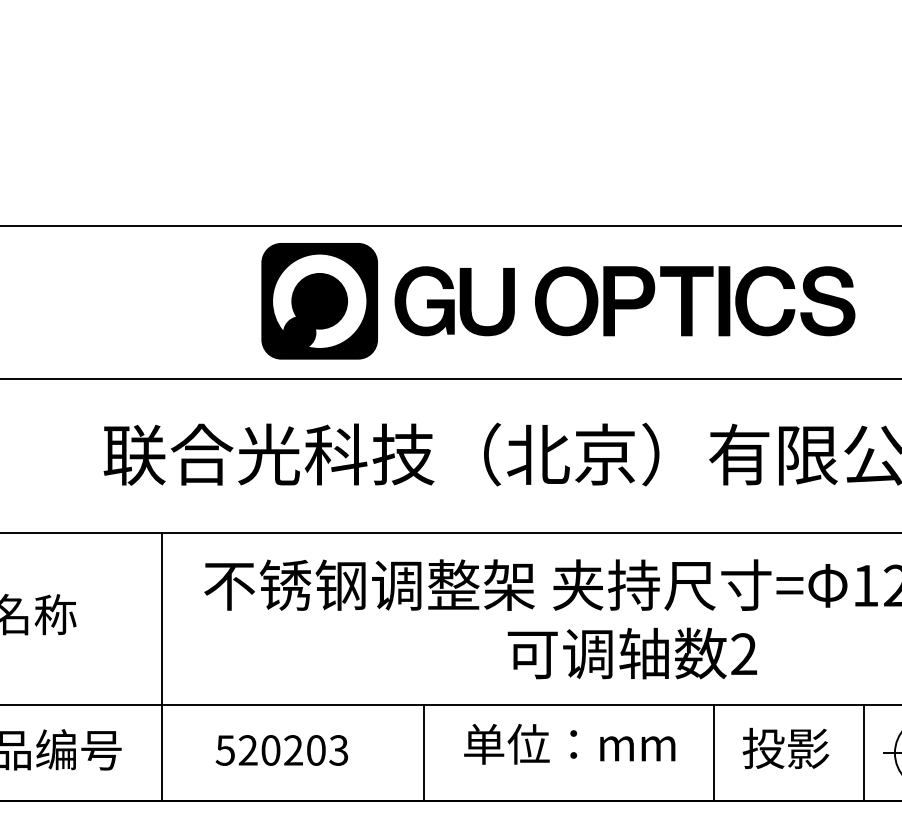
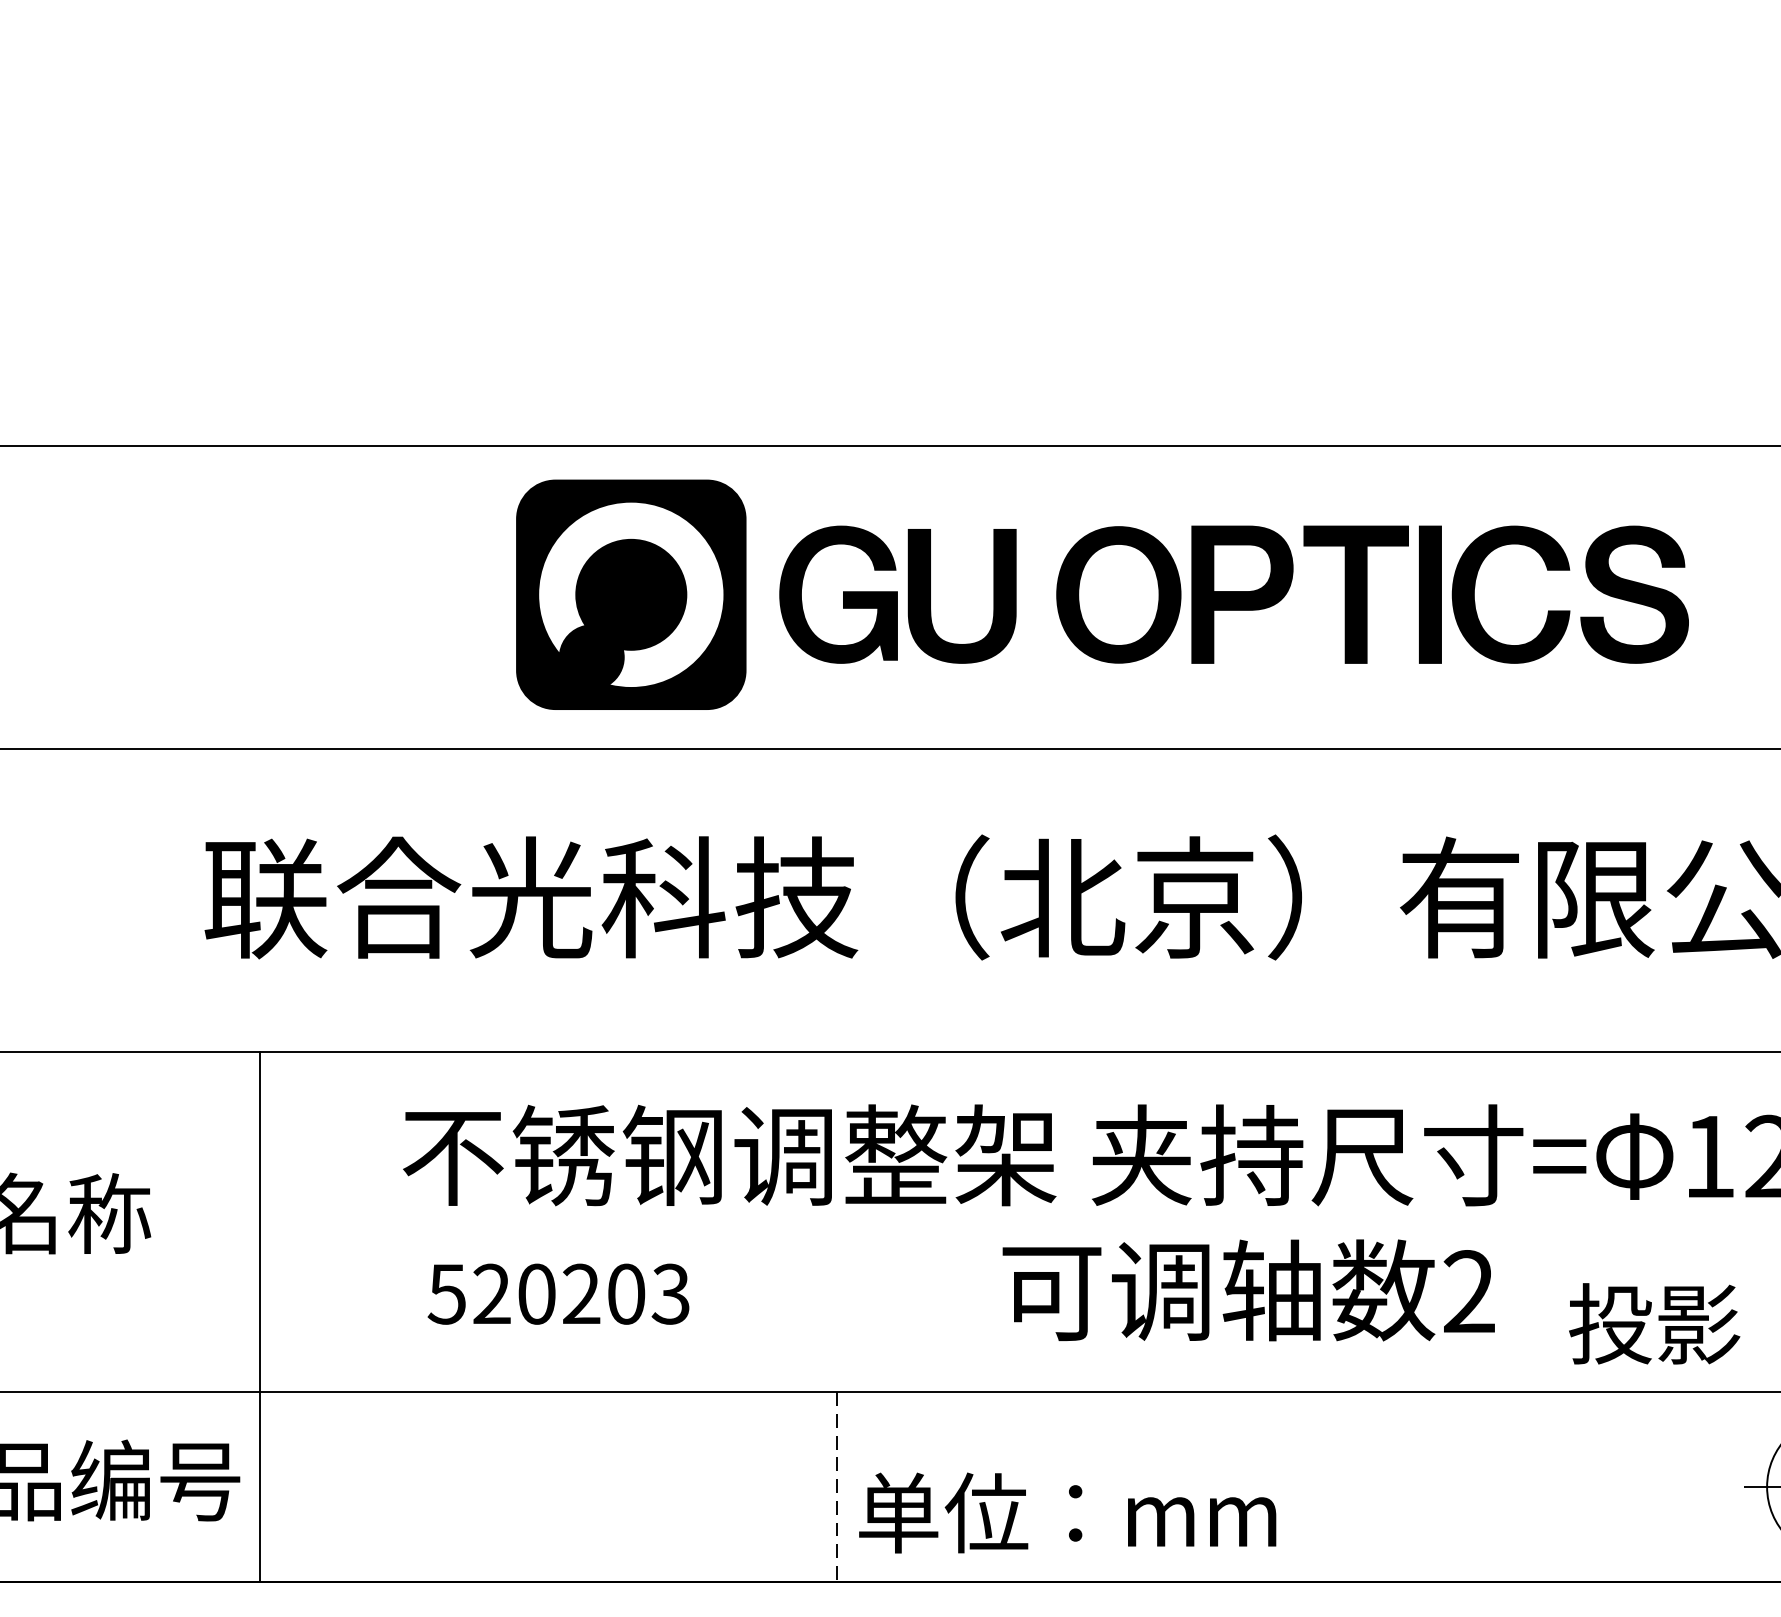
line: (161, 666) -> (259, 1315), moved
text: (569, 744) -> (1067, 1513), moved
text: (785, 747) -> (1653, 1321), moved
text: (281, 750) -> (557, 1294), moved
line: (423, 753) -> (836, 1487), solid -> dashed
line: (713, 753) -> (1408, 1487), removed
line: (863, 753) -> (1705, 1487), removed

